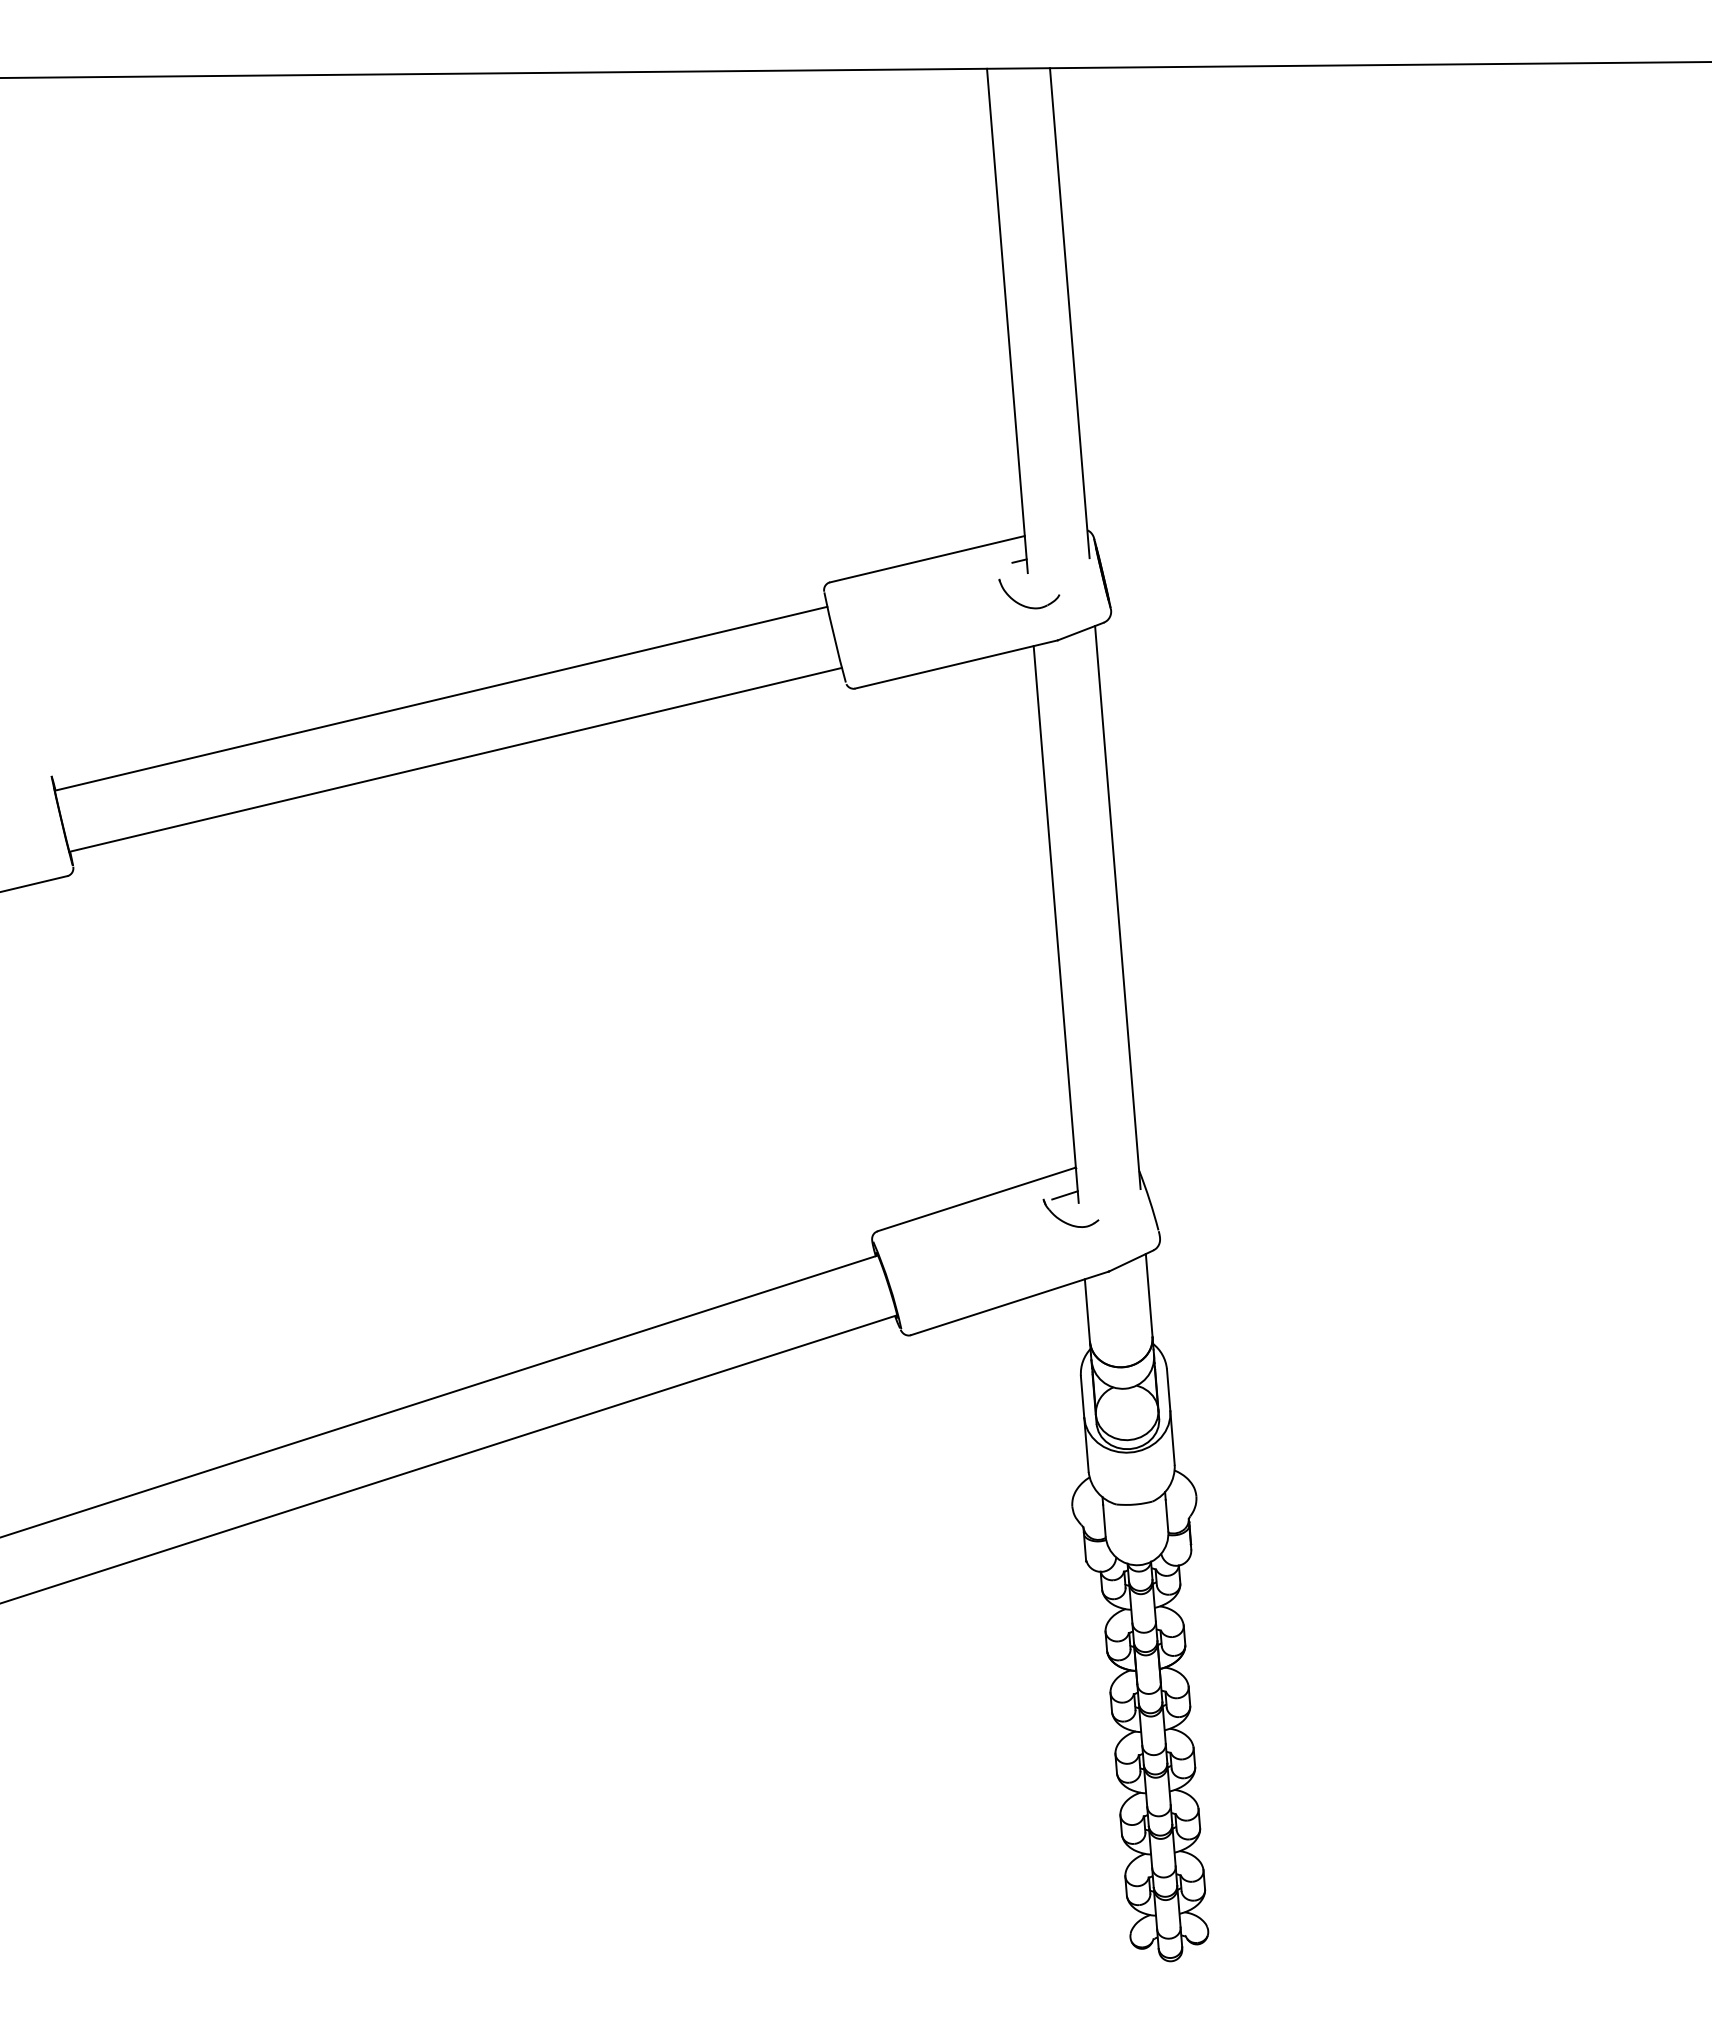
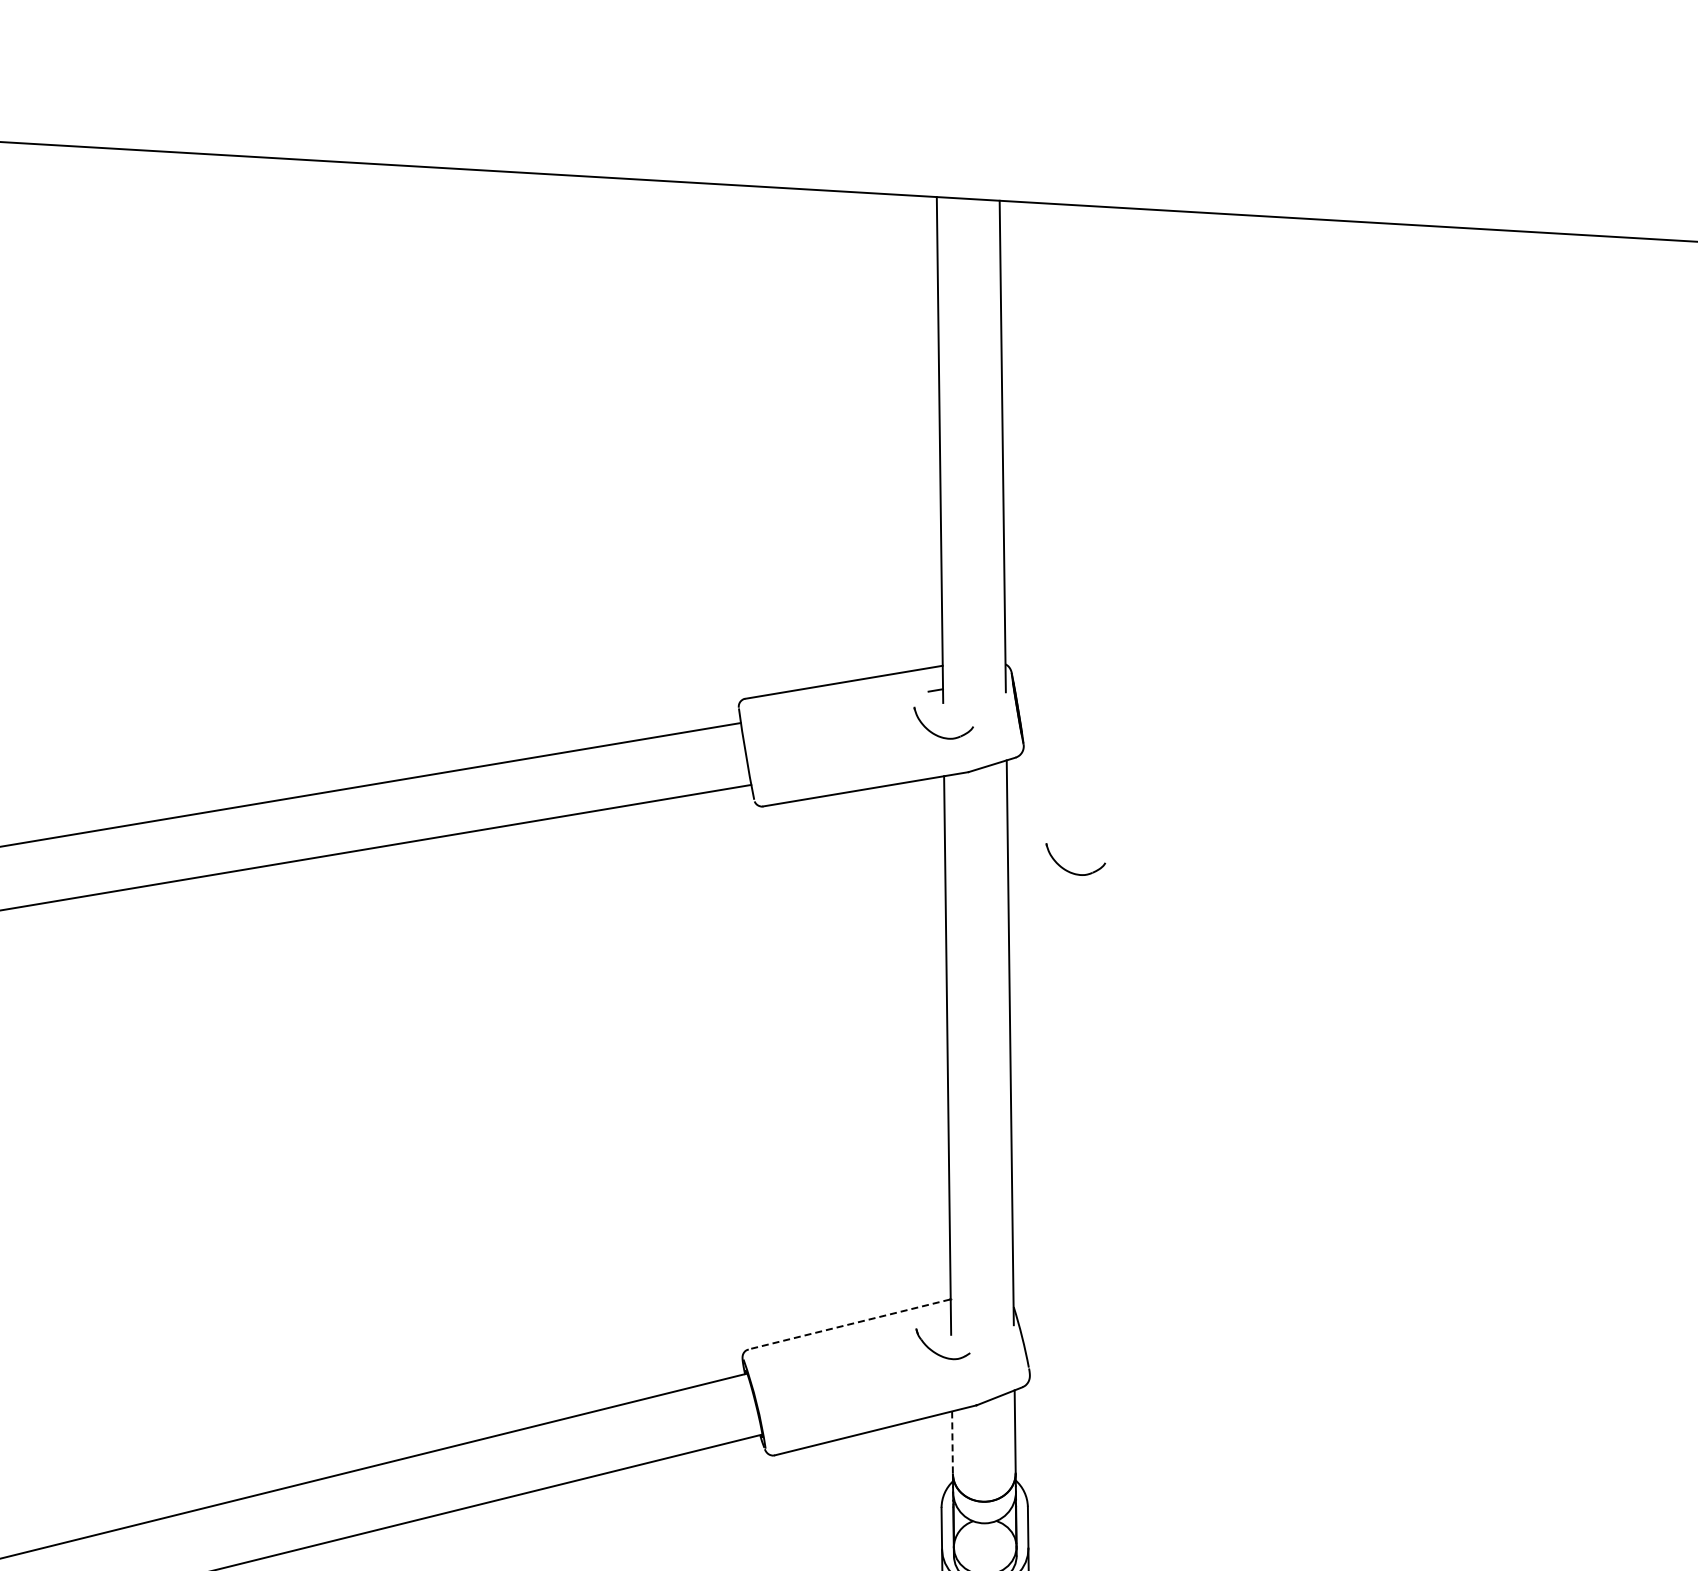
part: (1164, 731) -> (1068, 870), added
line: (1064, 1195) -> (937, 1326), removed
line: (976, 1199) -> (849, 1324), solid -> dashed
line: (1087, 1311) -> (952, 1443), solid -> dashed

